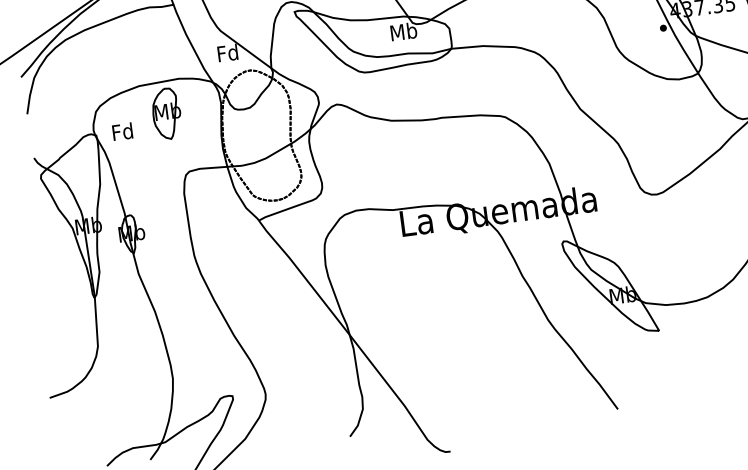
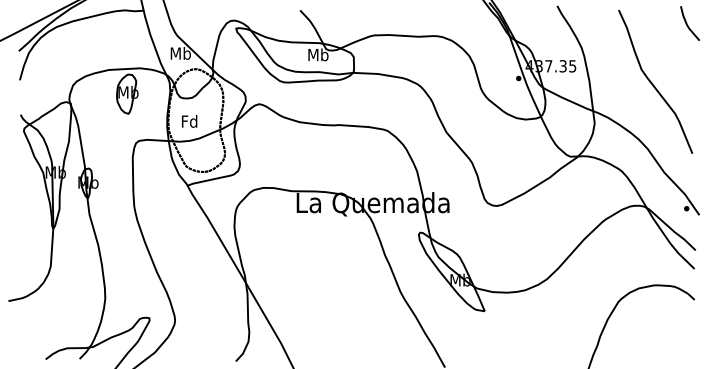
text: (227, 53) -> (180, 53), Fd -> Mb
text: (122, 131) -> (189, 121), moved

